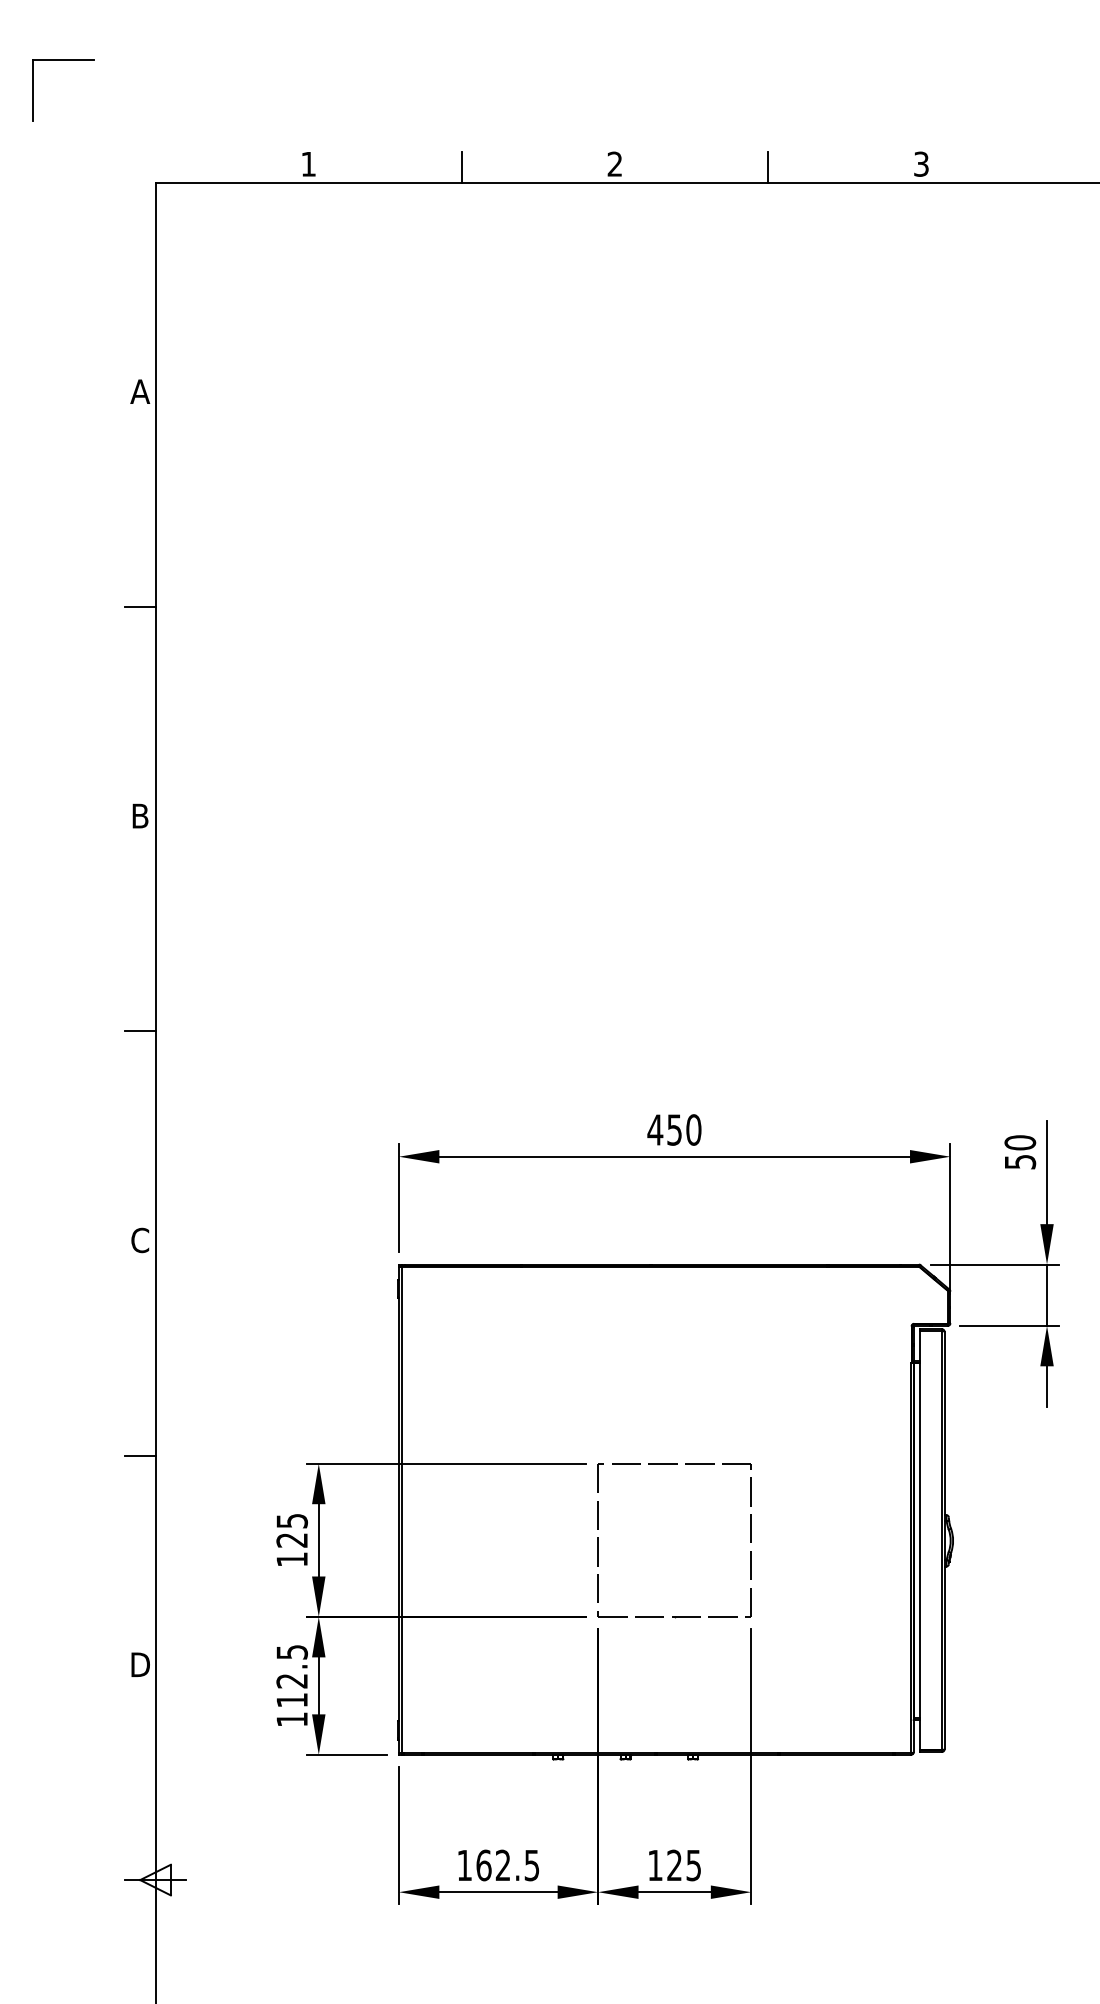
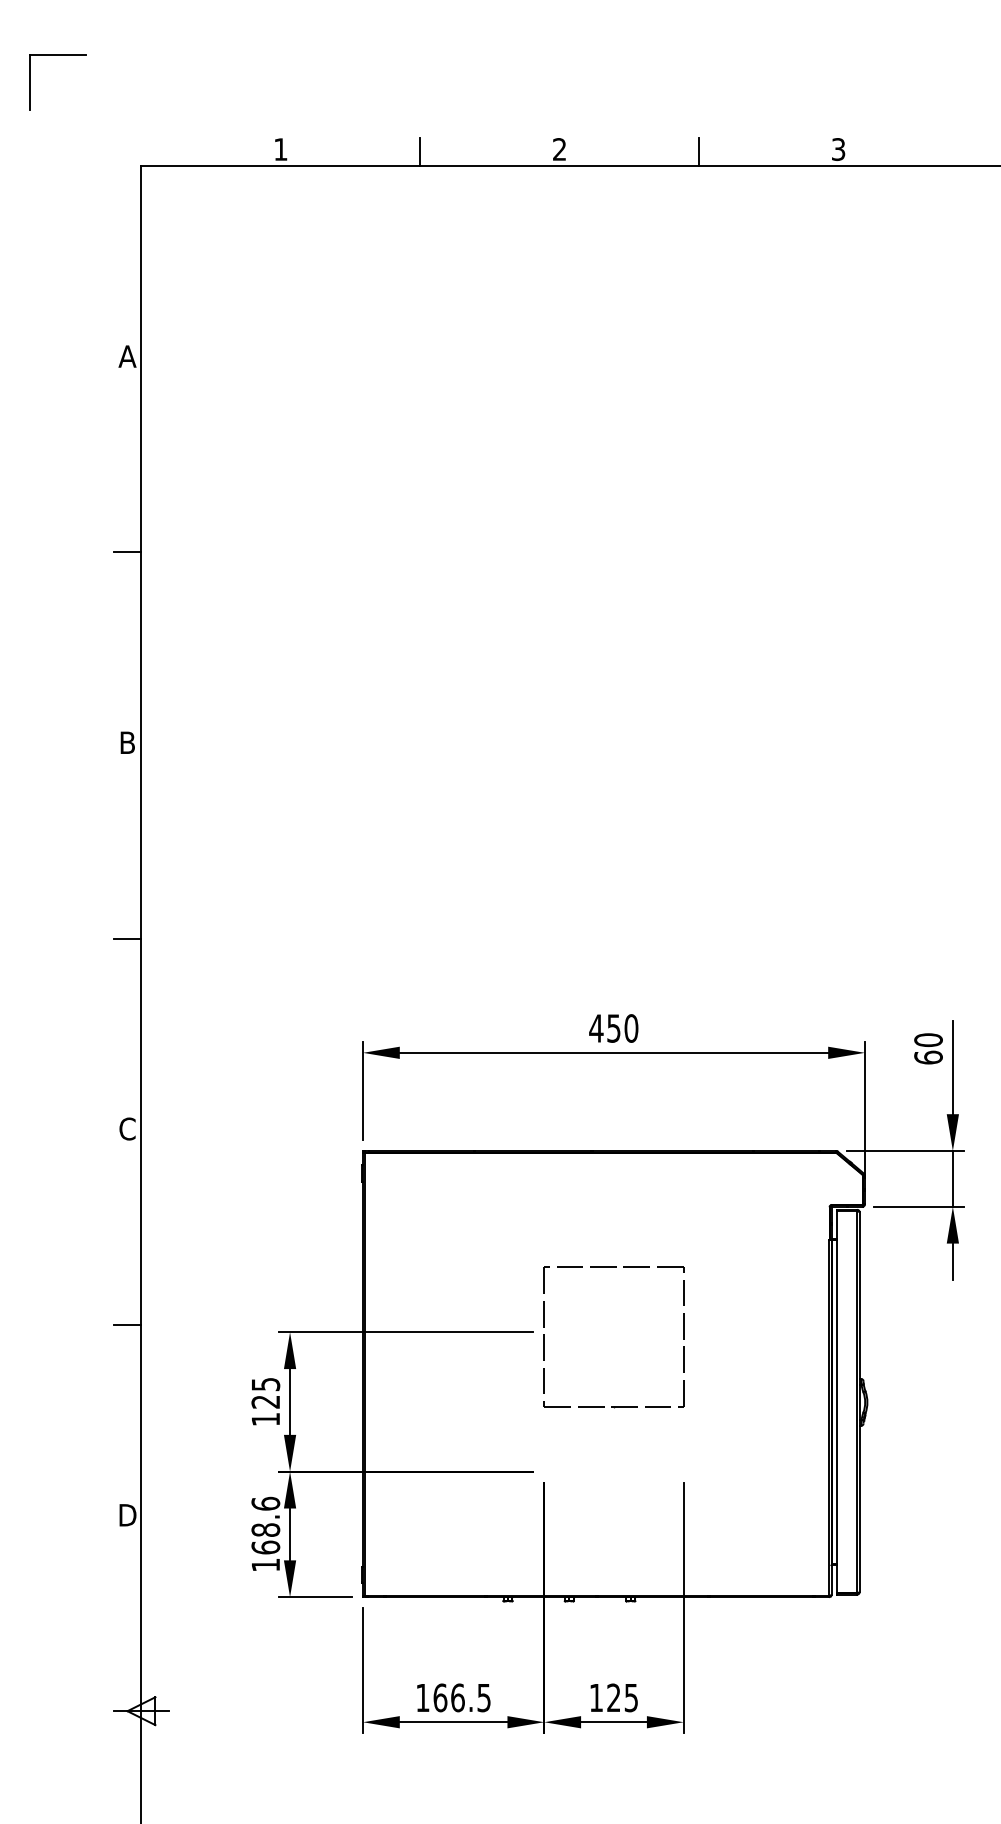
text: (1020, 1161) -> (928, 1057), 50 -> 60
part: (598, 1540) -> (544, 1337), moved
text: (291, 1676) -> (265, 1525), 112.5 -> 168.6
text: (502, 1865) -> (457, 1697), 162.5 -> 166.5

